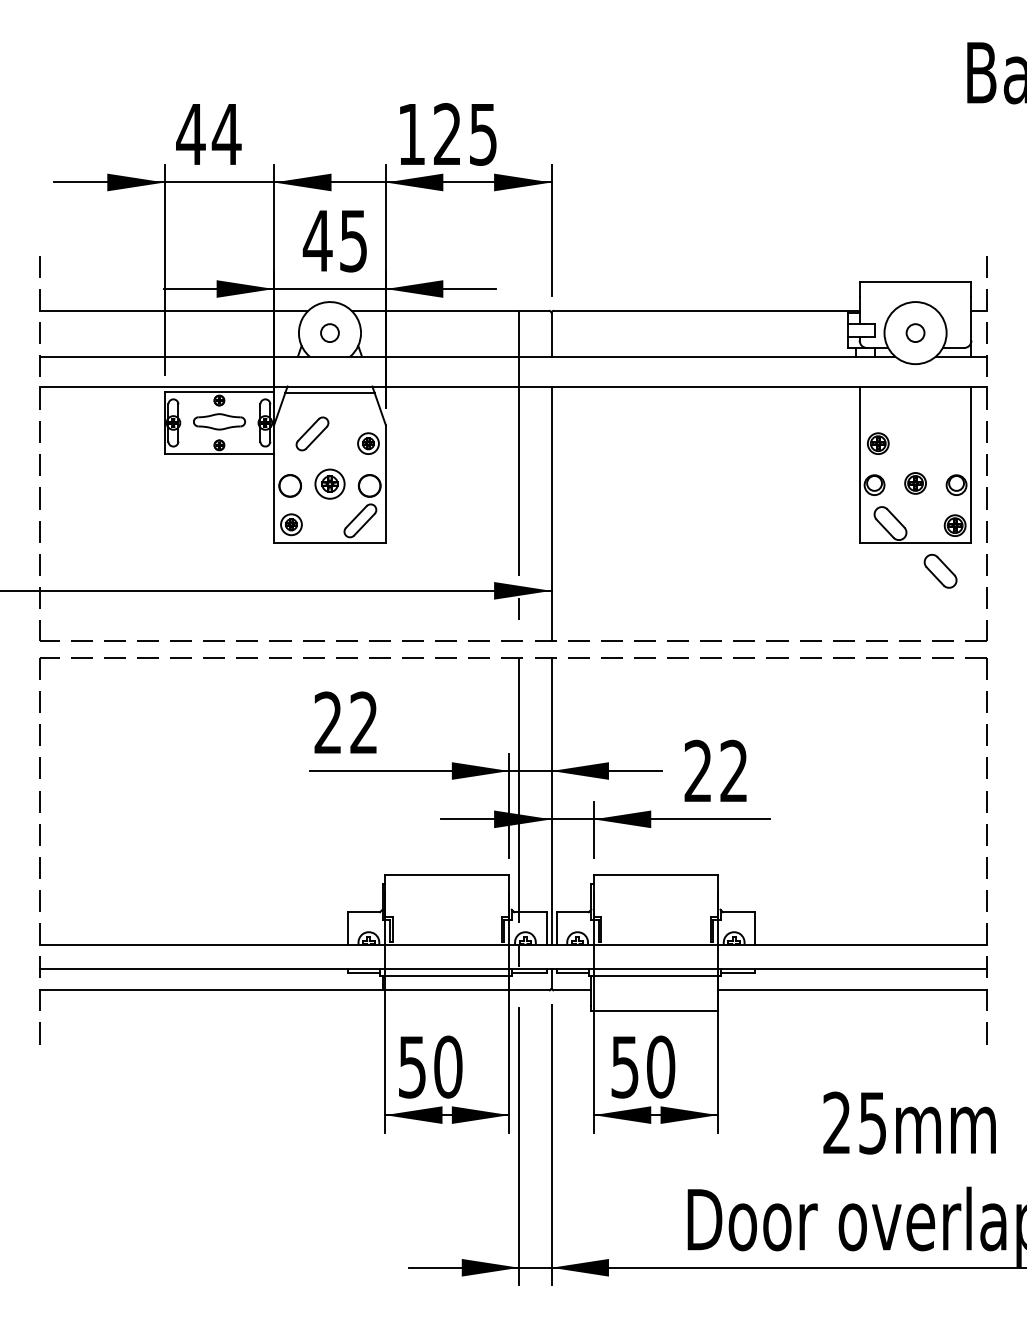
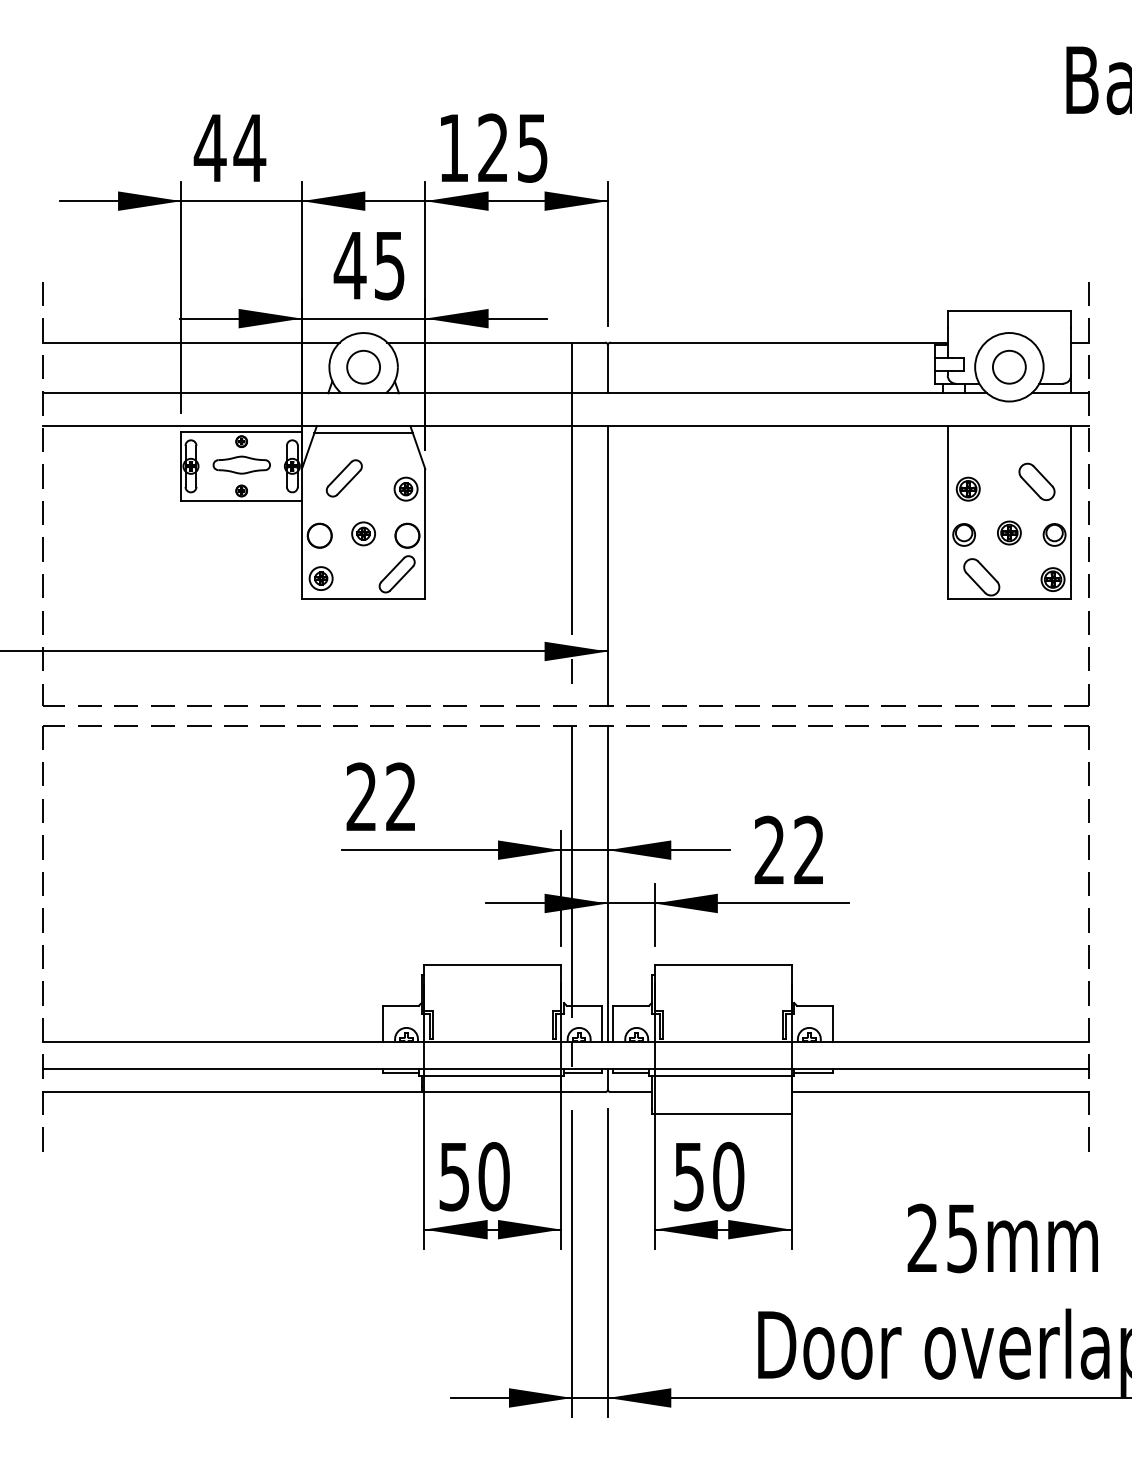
circle: (329, 332) -> (363, 366), size x1.67
circle: (914, 332) -> (1008, 366), size x1.67
part: (329, 483) -> (363, 533), size x0.71
part: (940, 570) -> (1036, 481), moved

